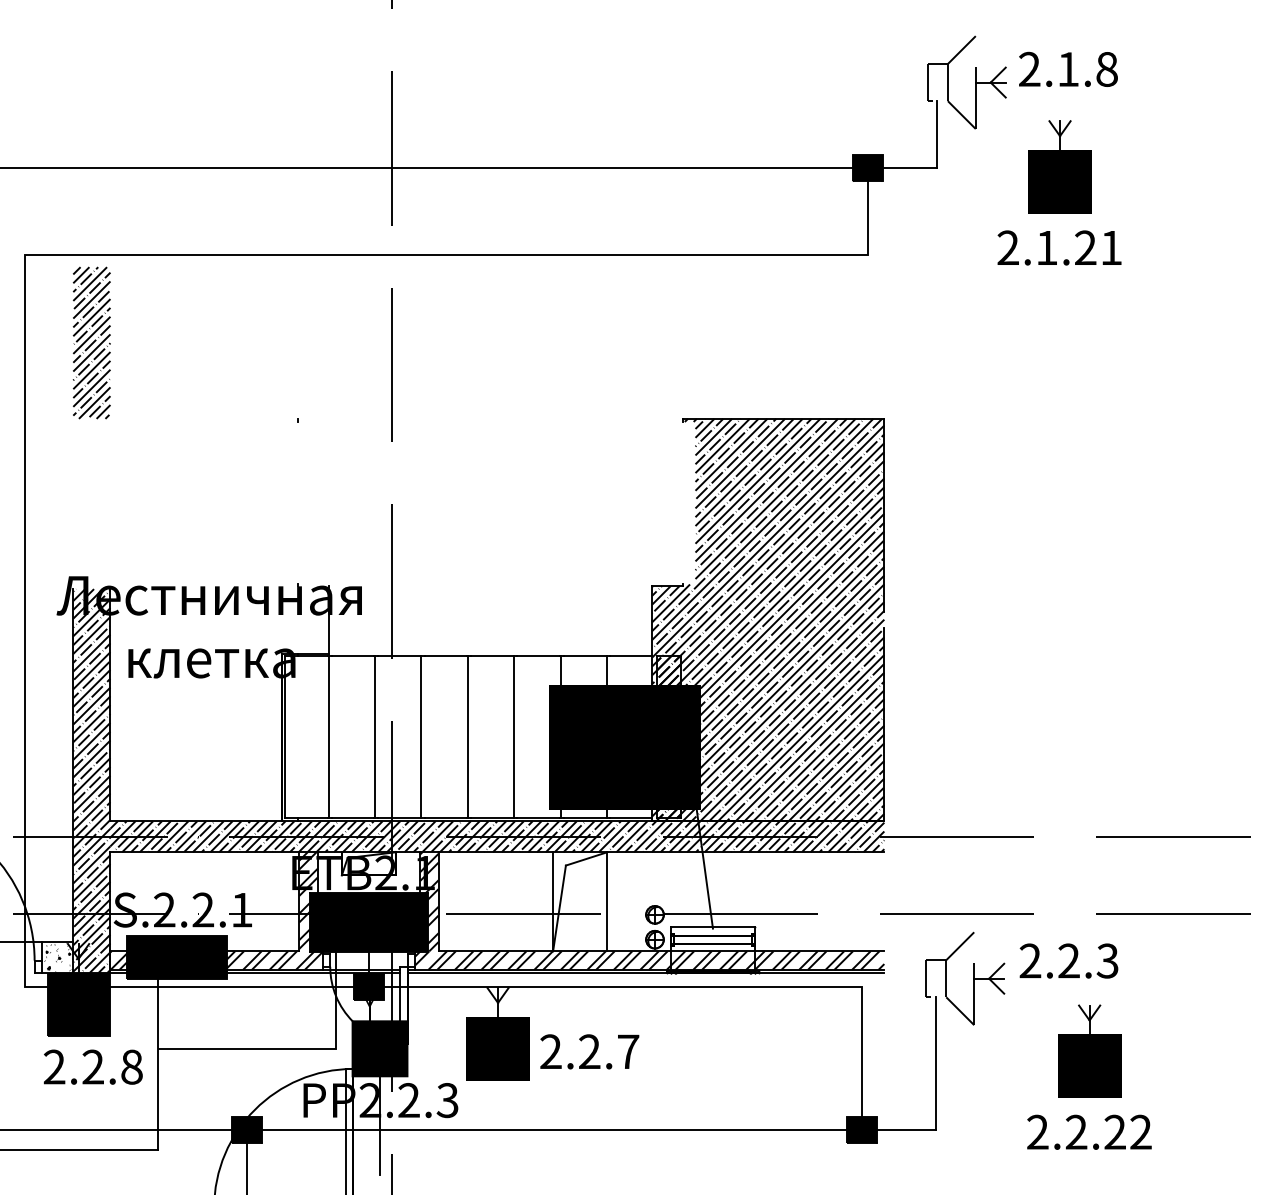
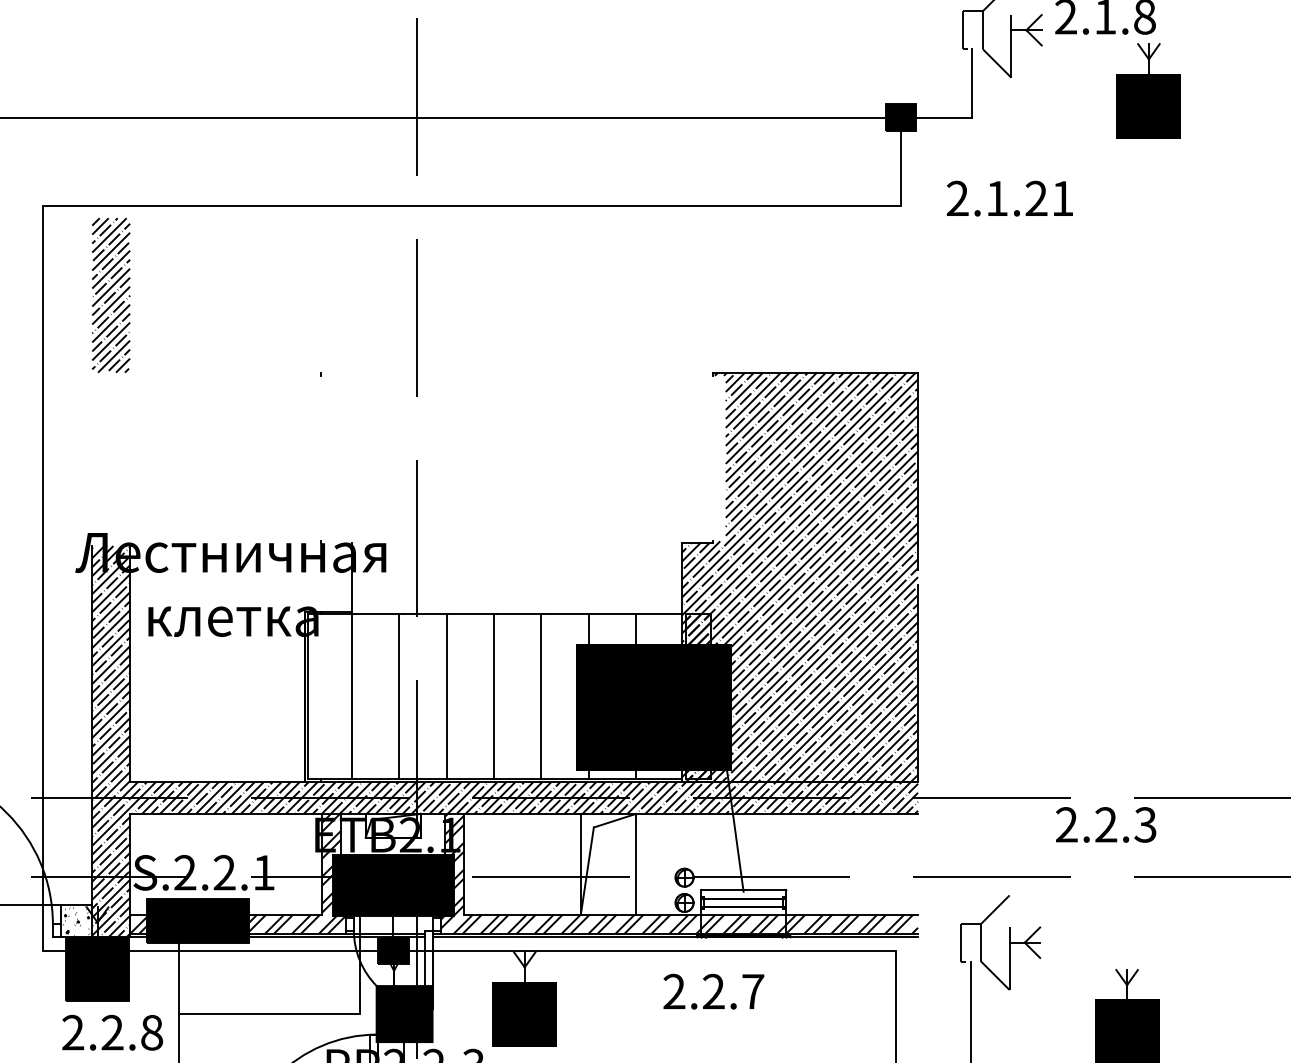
part: (1059, 166) -> (1148, 90), moved
text: (1059, 247) -> (1009, 198), moved
text: (1068, 960) -> (1105, 824), moved
text: (589, 1051) -> (713, 991), moved

